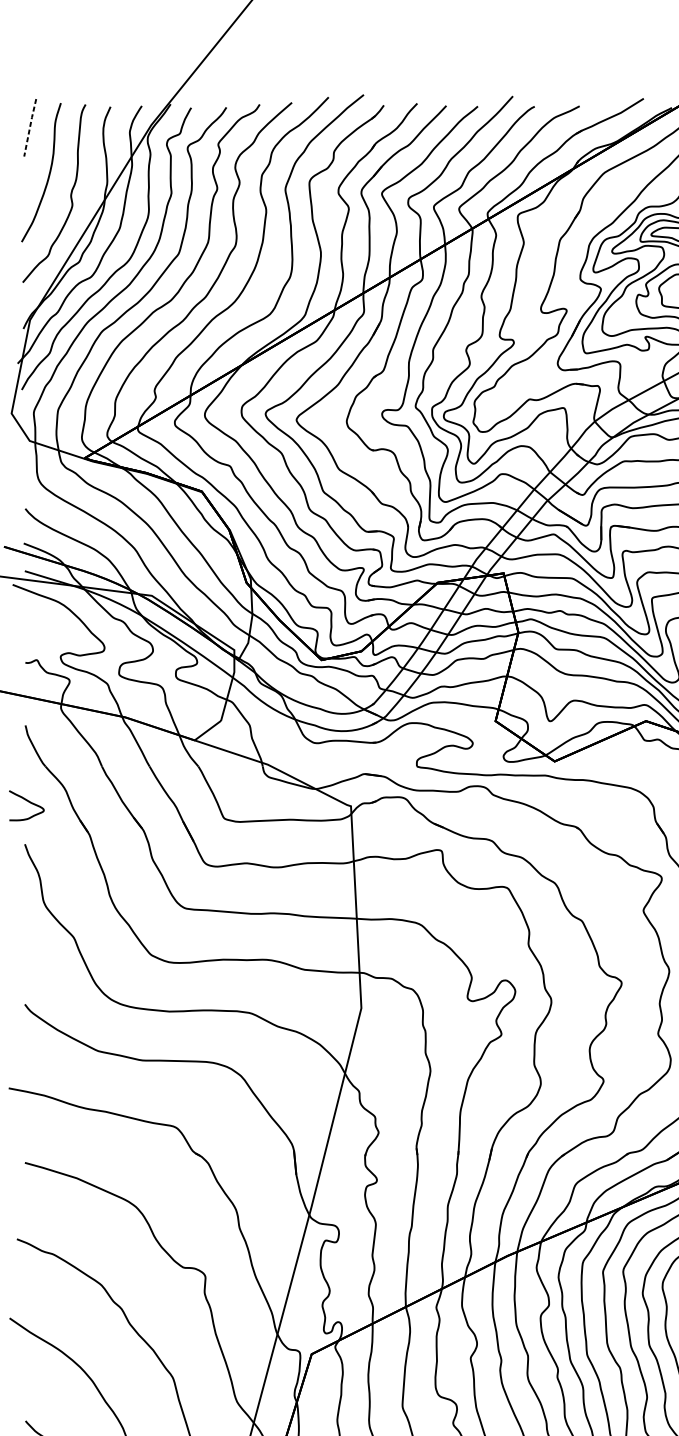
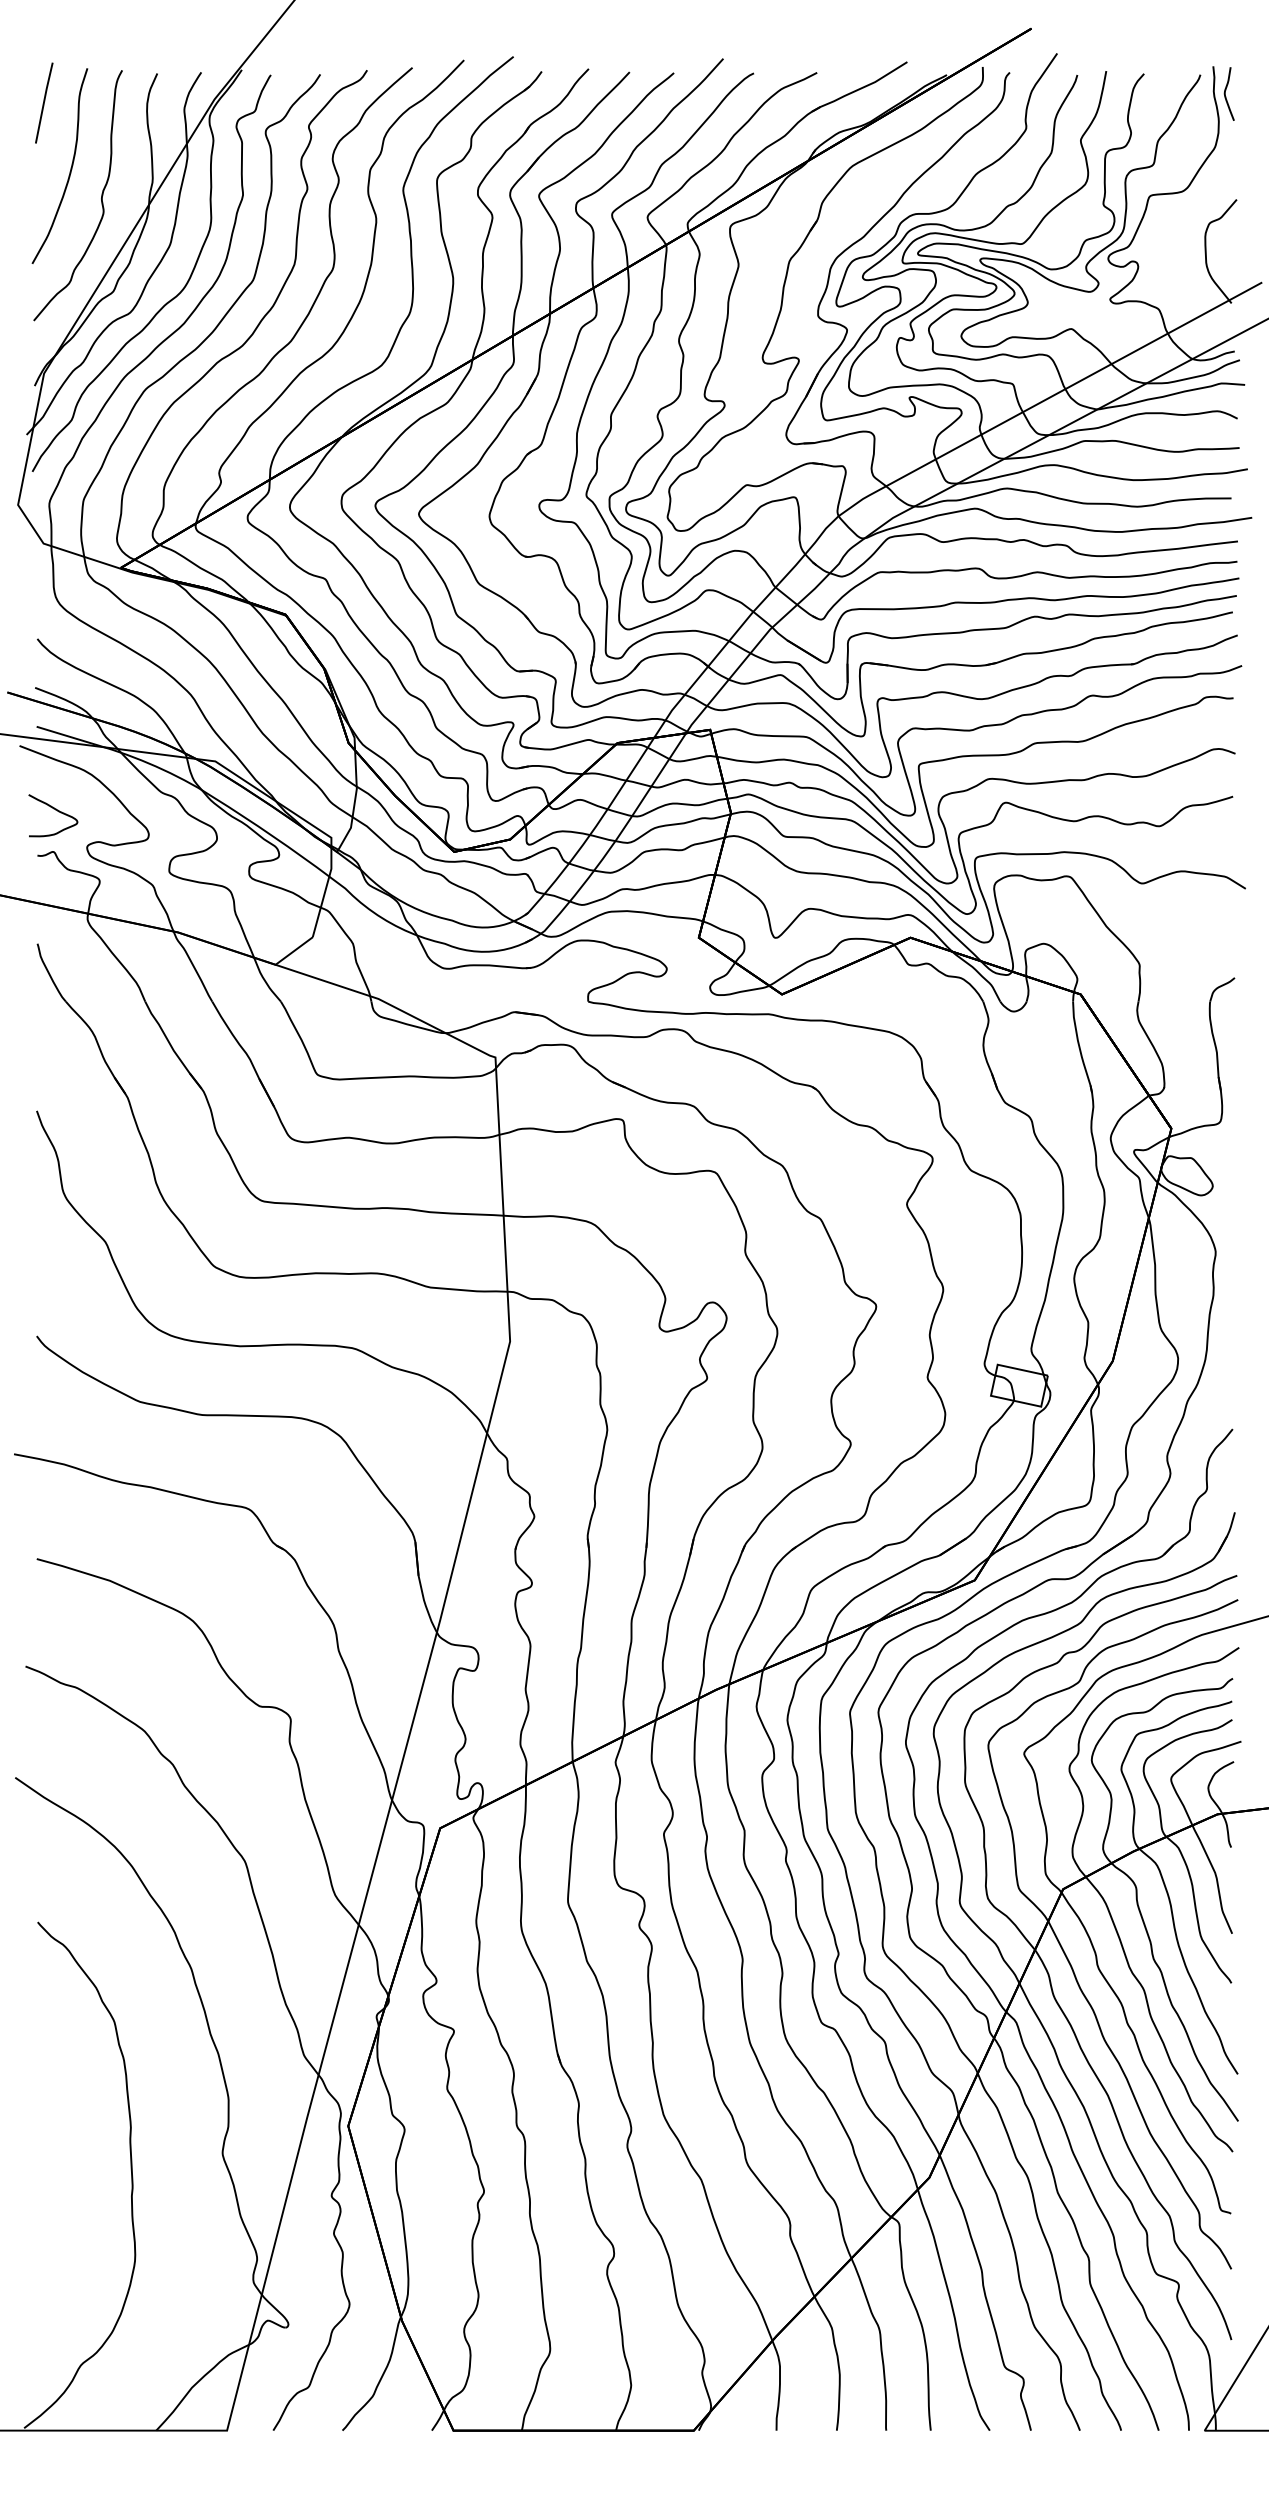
line: (30, 127) -> (44, 102), dashed -> solid
curve: (28, 802) -> (55, 810), moved

